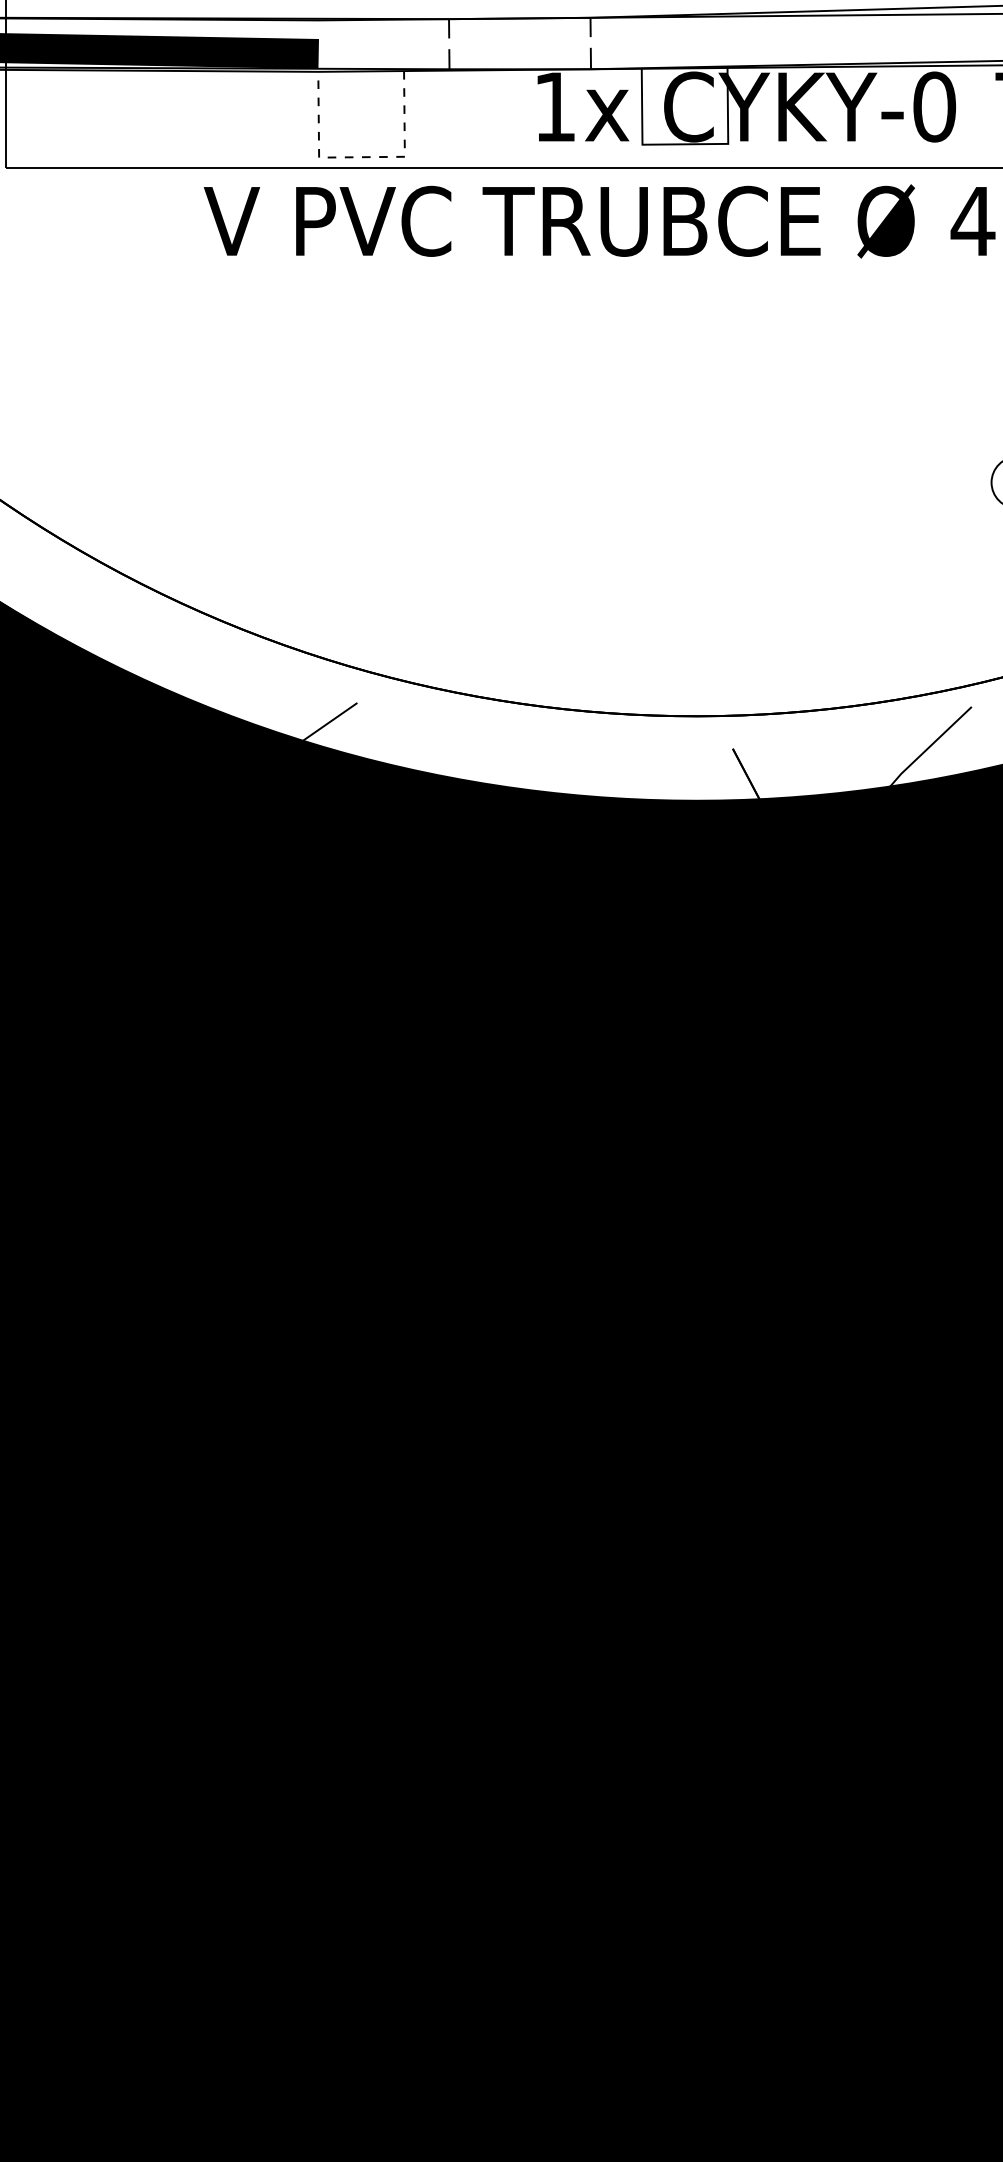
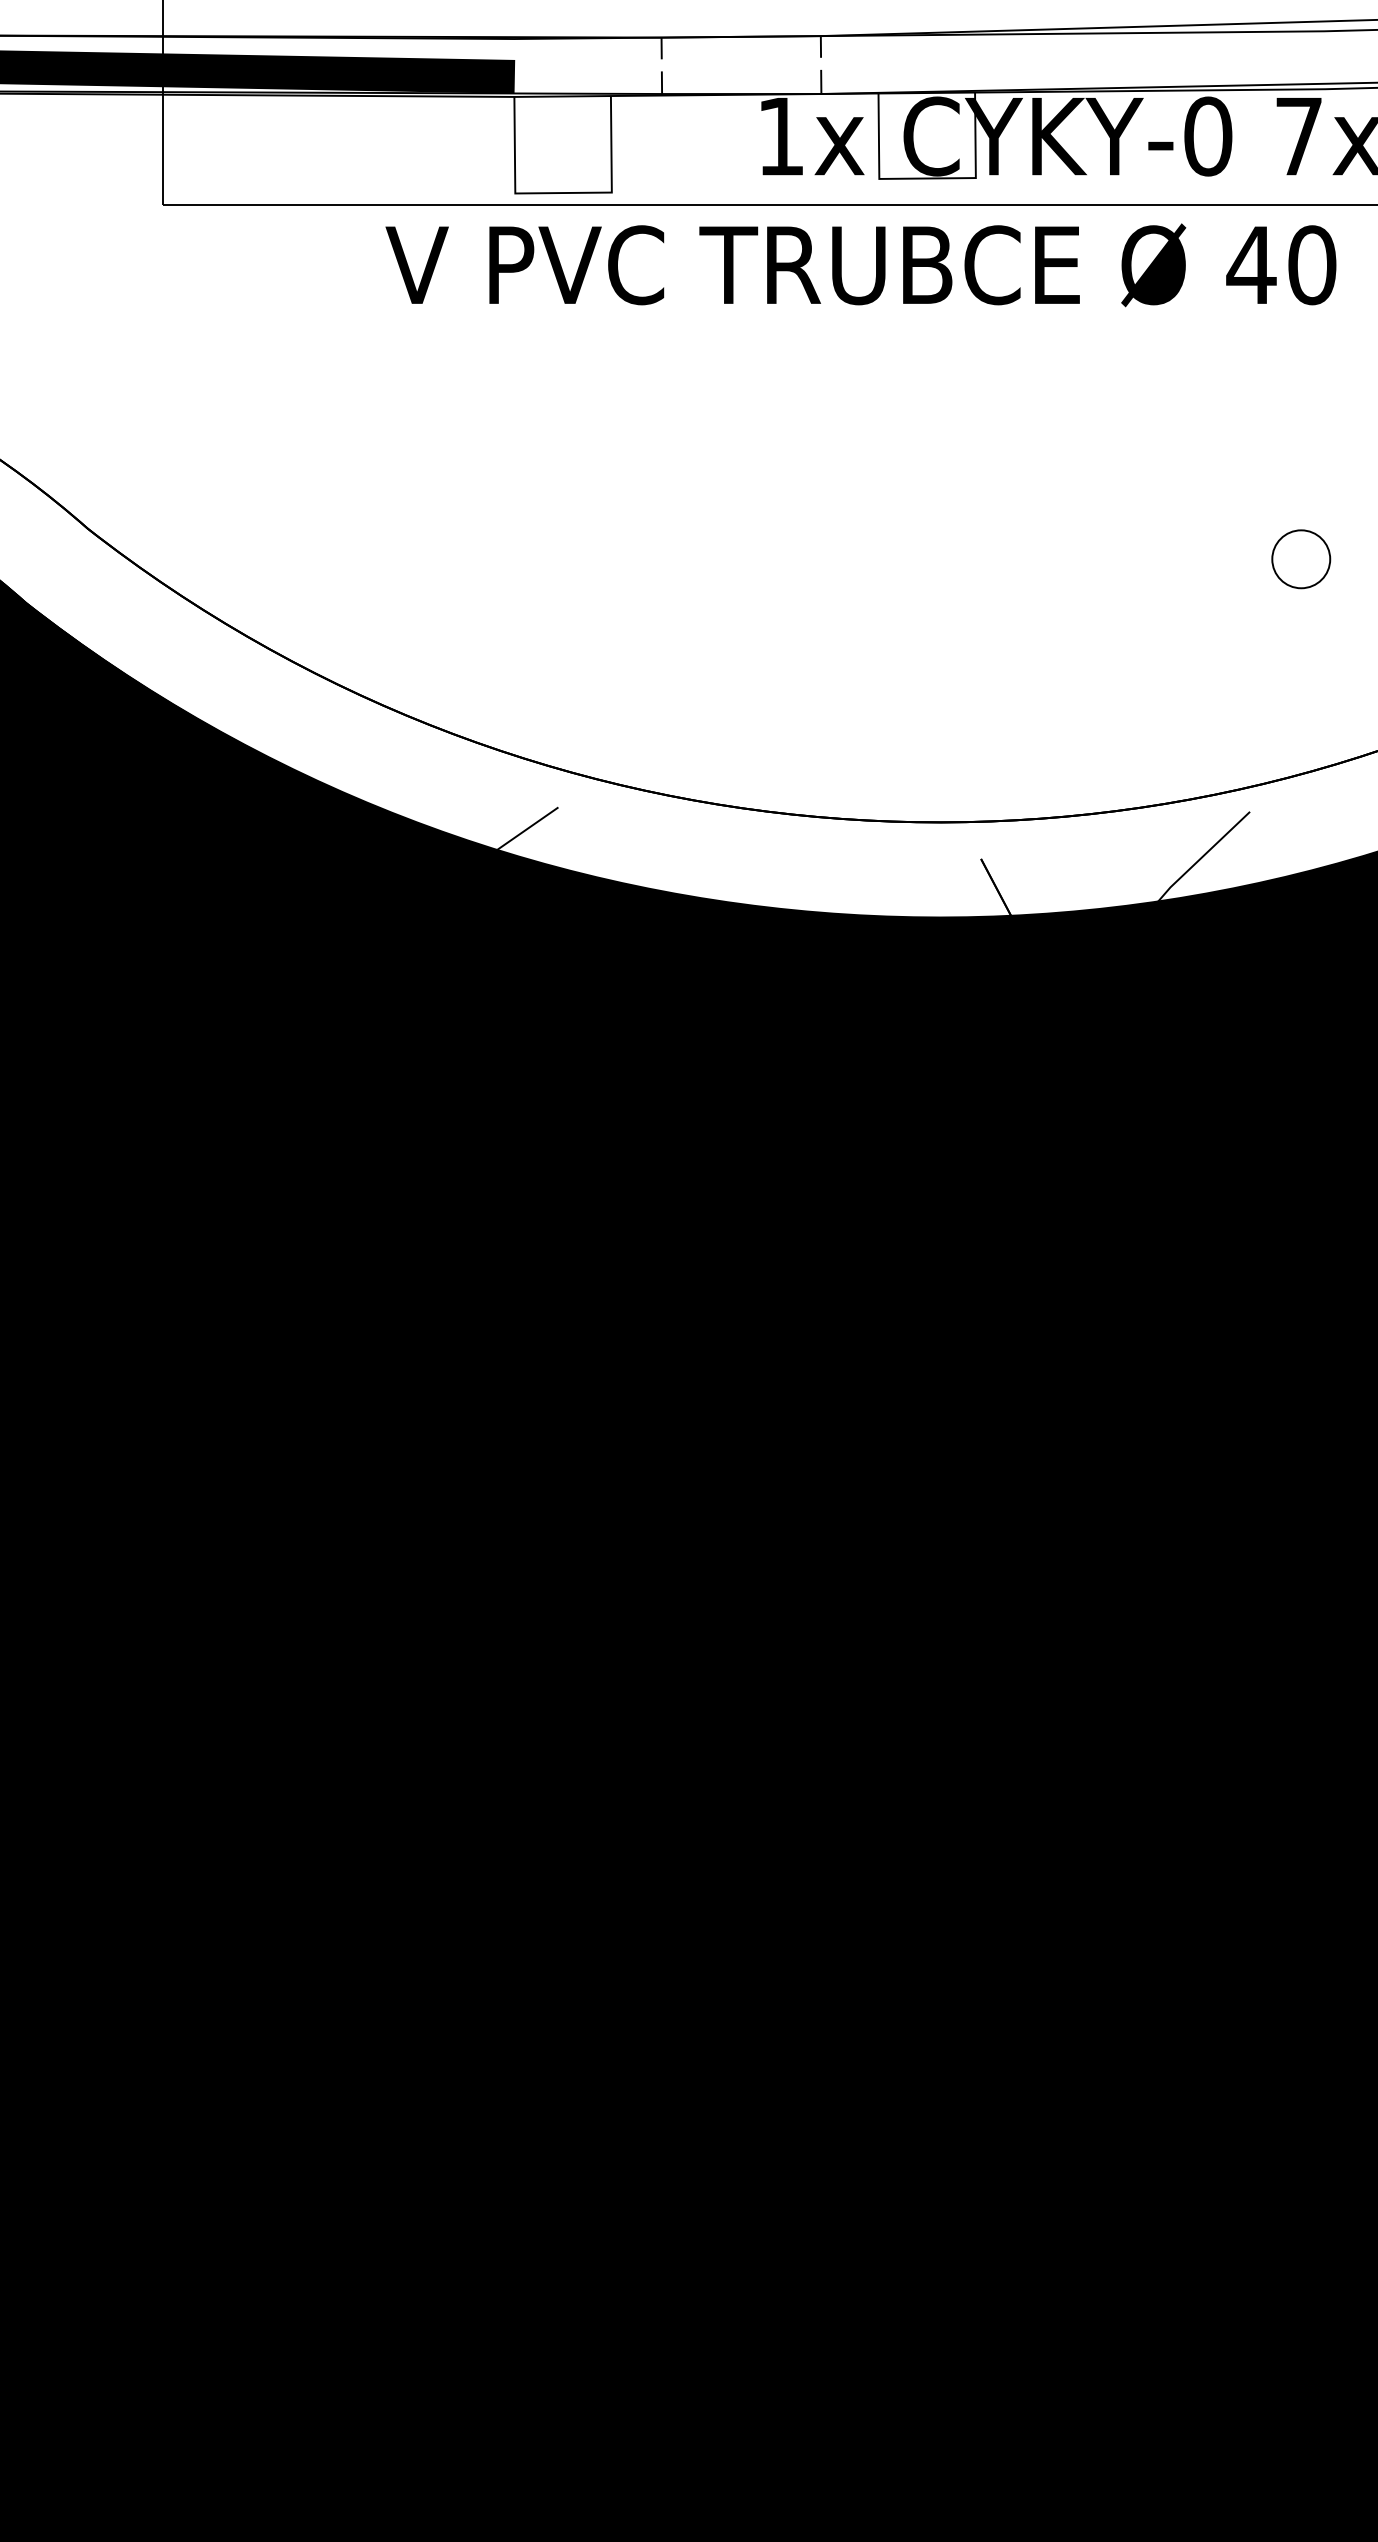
line: (361, 157) -> (563, 193), dashed -> solid

